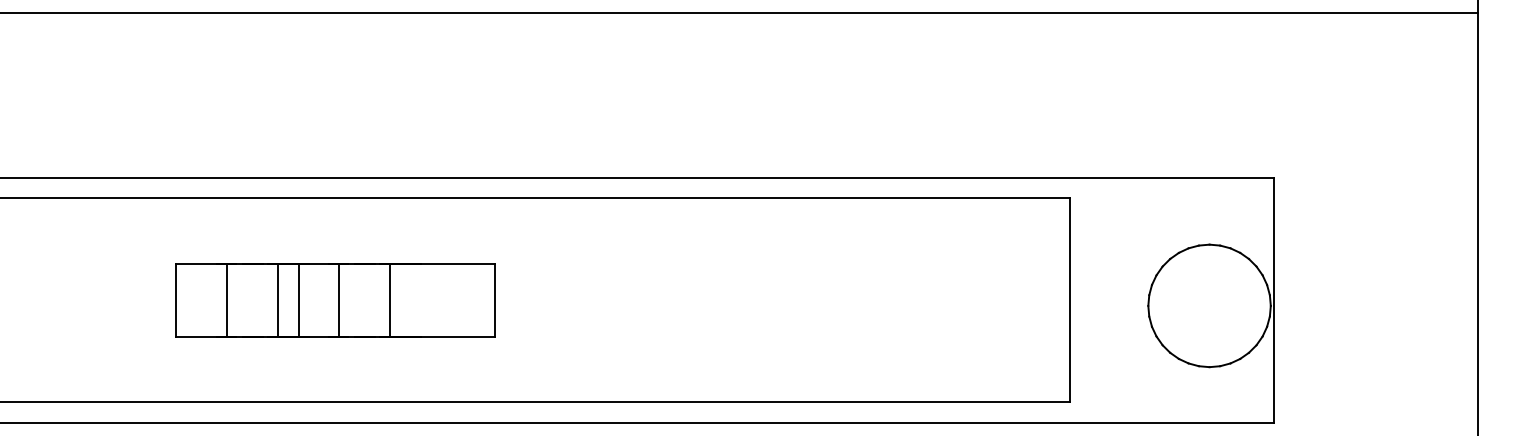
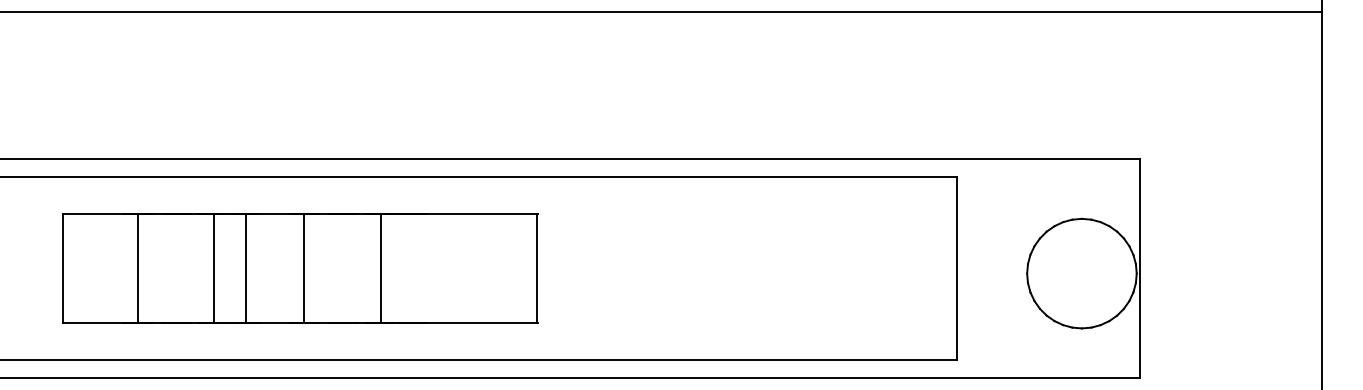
part: (335, 300) -> (299, 268), size x1.67

